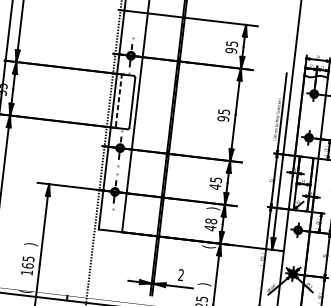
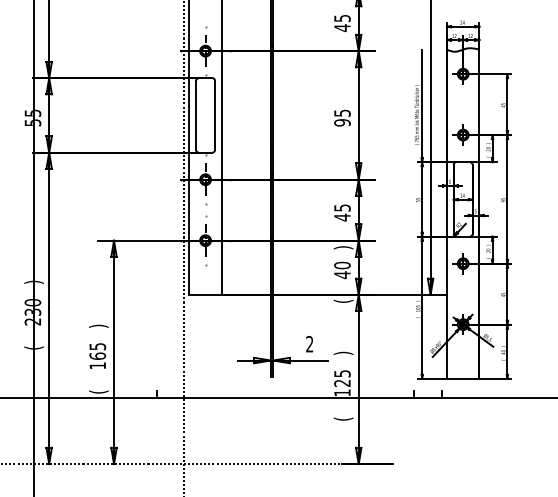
text: (231, 51) -> (342, 28), 95 -> 45
line: (119, 101) -> (196, 115), dashed -> solid
text: (211, 221) -> (342, 265), 48 -> 40

